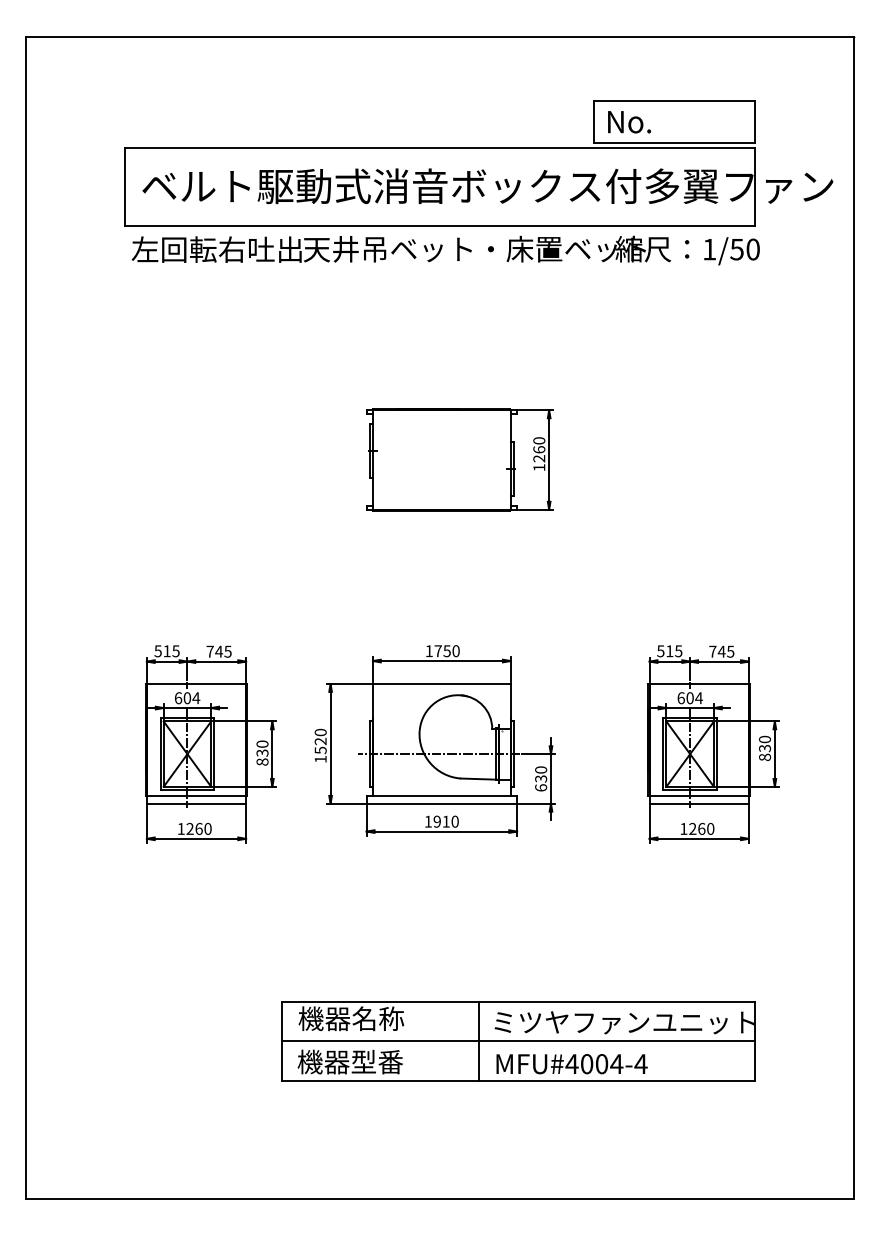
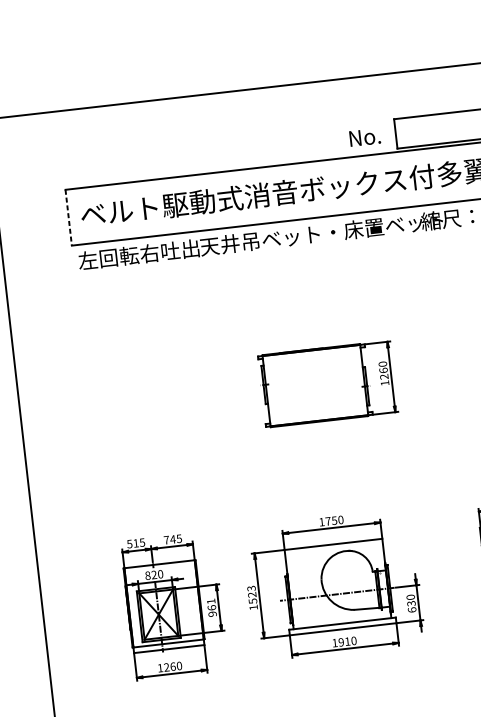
text: (629, 122) -> (365, 137), moved
line: (124, 187) -> (68, 218), solid -> dashed
text: (187, 698) -> (154, 575), 604 -> 820
text: (320, 732) -> (251, 588), 1520 -> 1523
text: (262, 752) -> (211, 607), 830 -> 961

